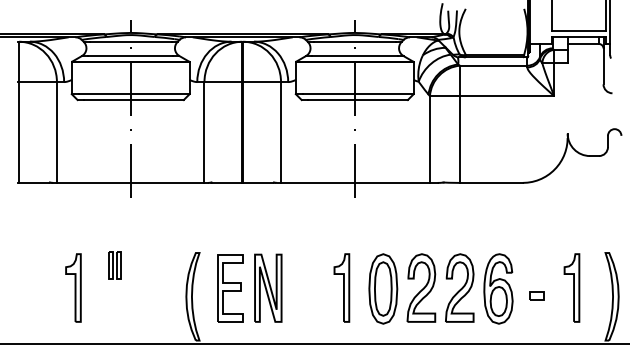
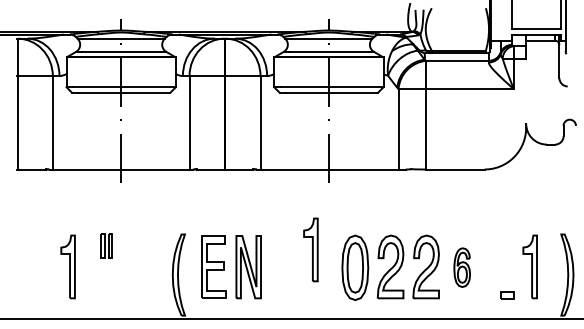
part: (341, 287) -> (310, 249), moved
part: (498, 288) -> (462, 267), size x0.6
part: (536, 296) -> (507, 295), moved

